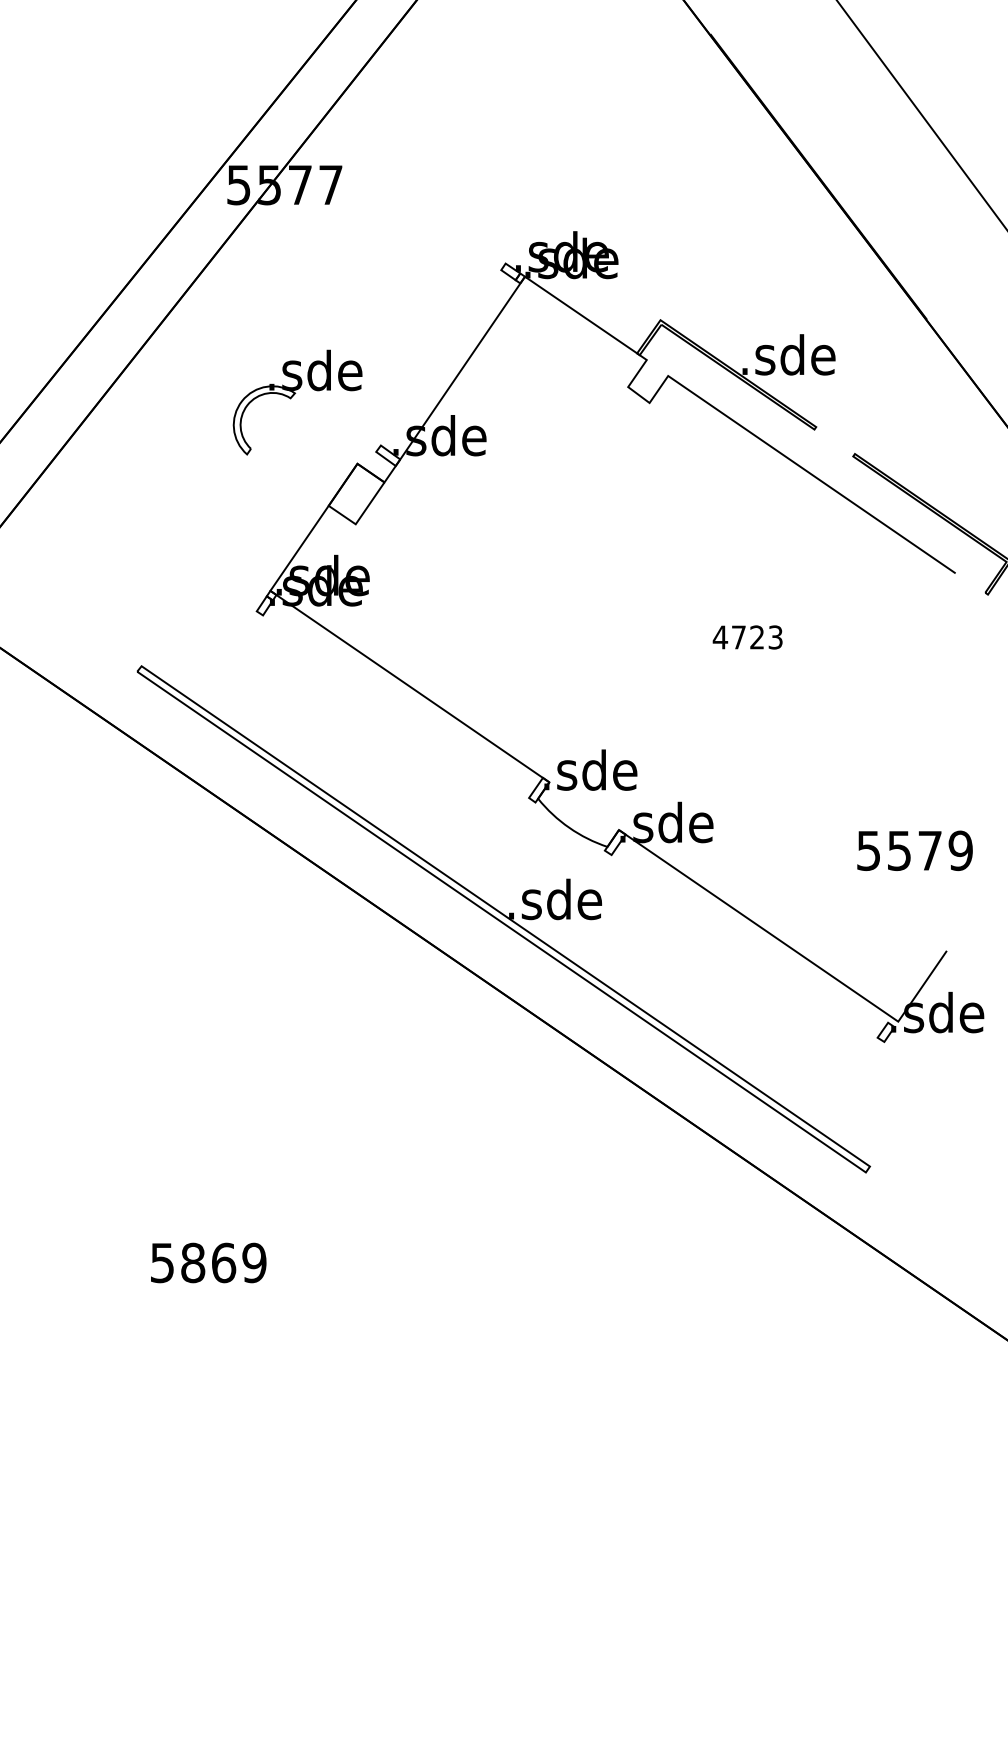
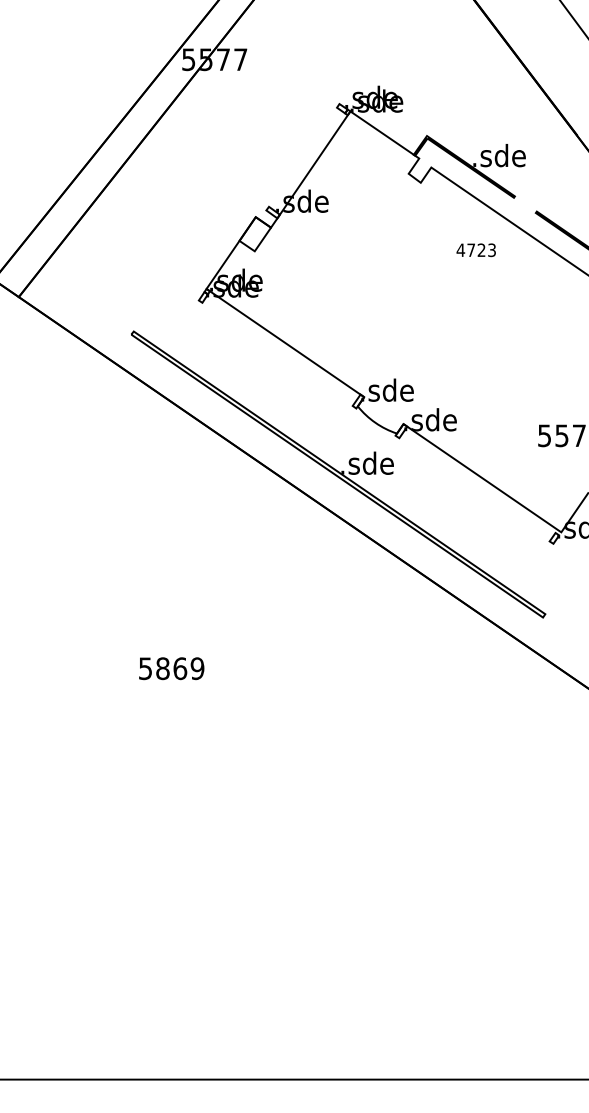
part: (296, 402) -> (221, 182), removed
text: (746, 637) -> (475, 250), moved

